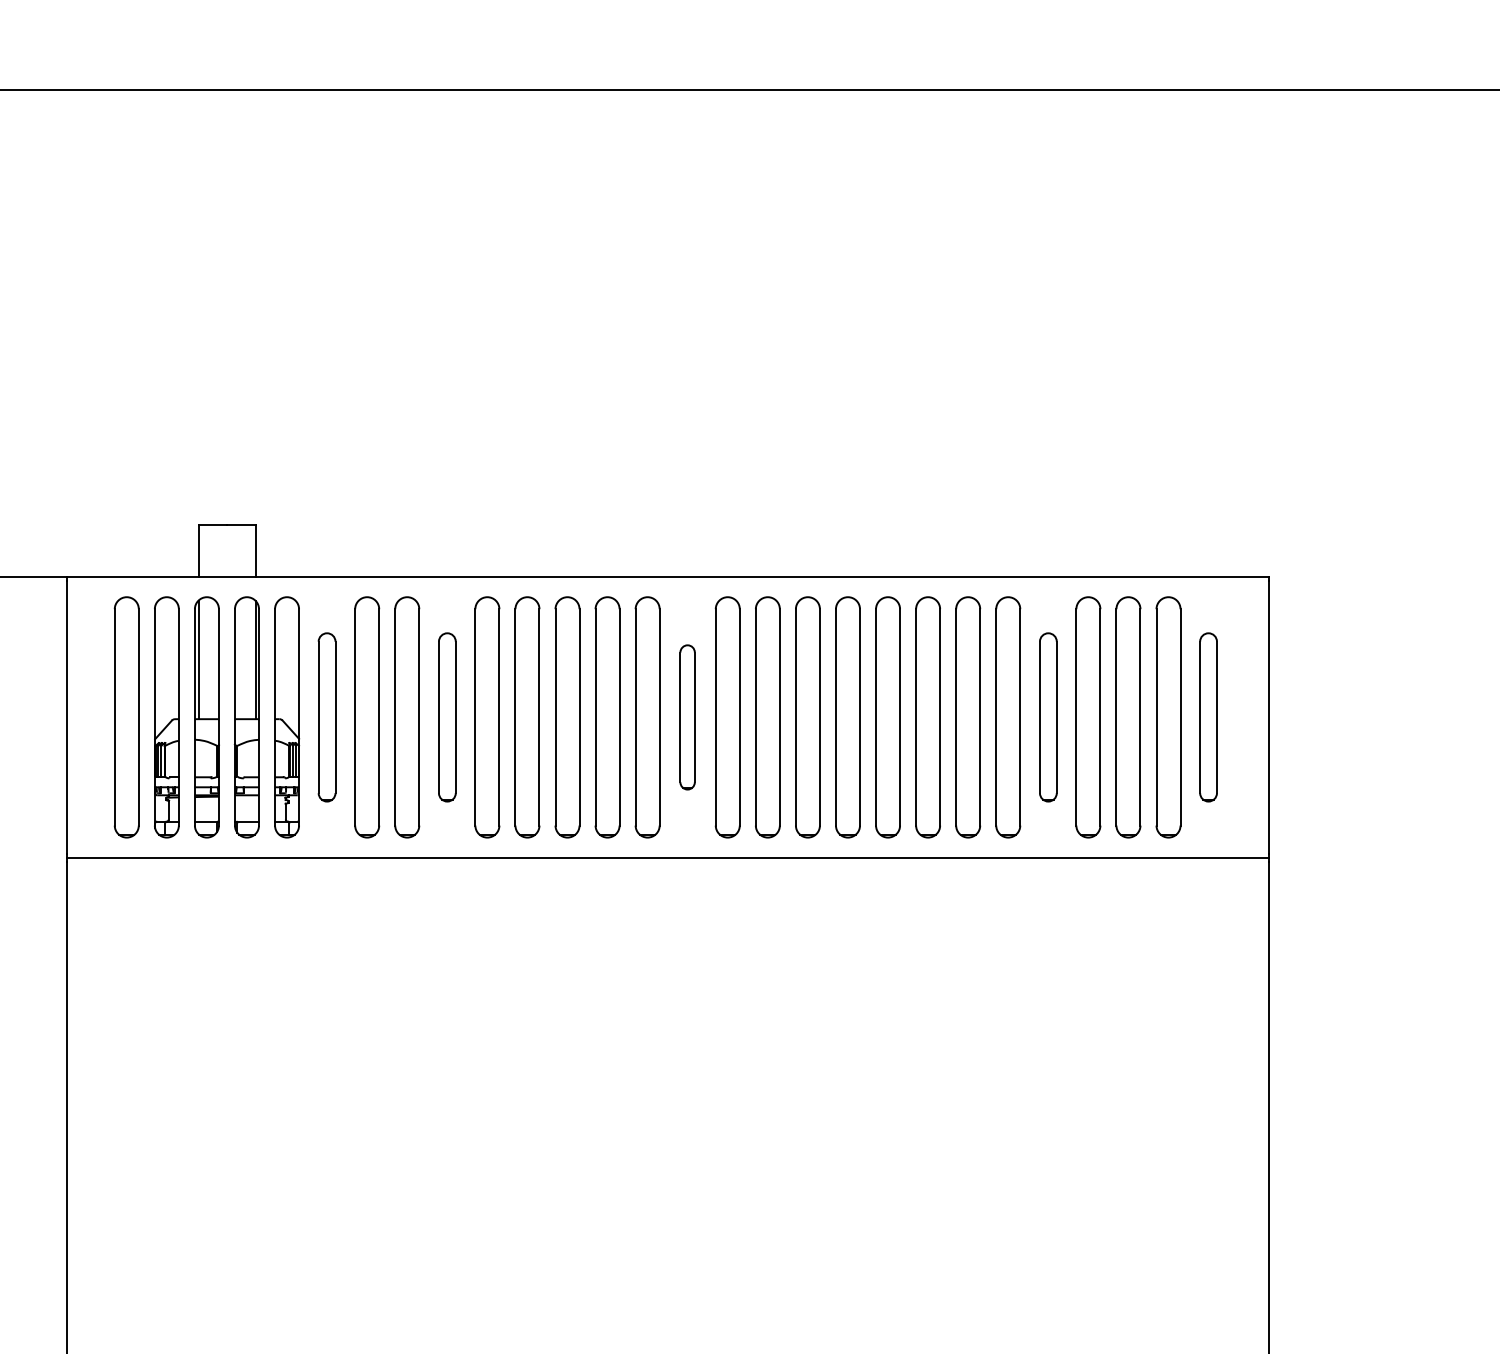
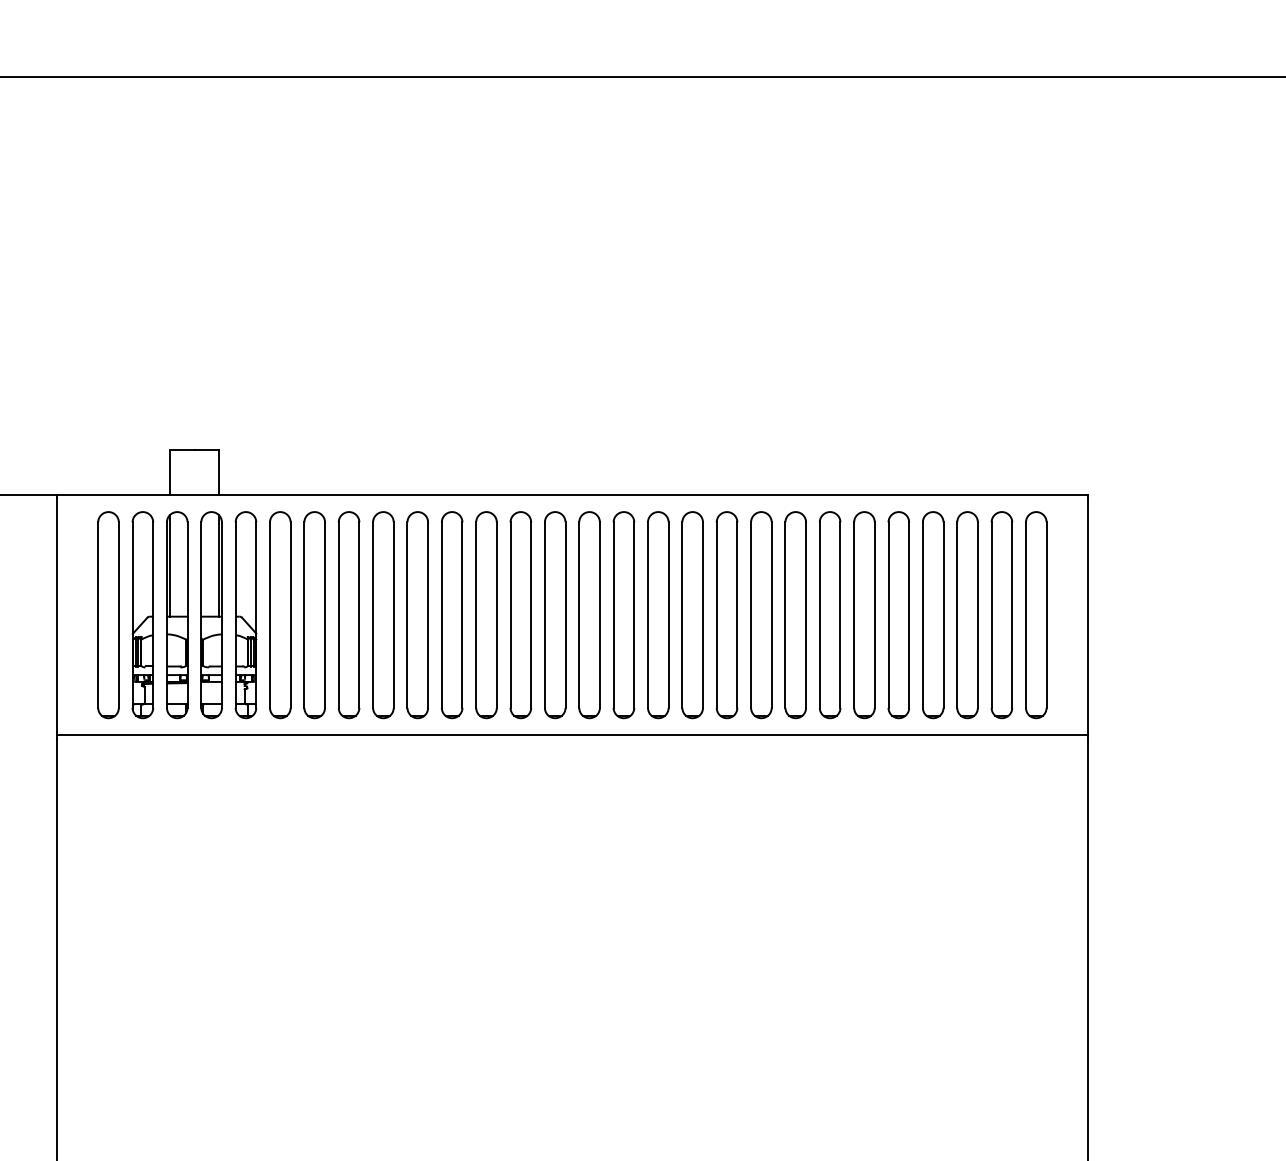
part: (326, 717) -> (279, 615), size x1.43
part: (447, 717) -> (383, 615), size x1.43
part: (687, 717) -> (589, 615), size x1.67
part: (1048, 717) -> (898, 615), size x1.43
part: (1208, 717) -> (1036, 615), size x1.43

